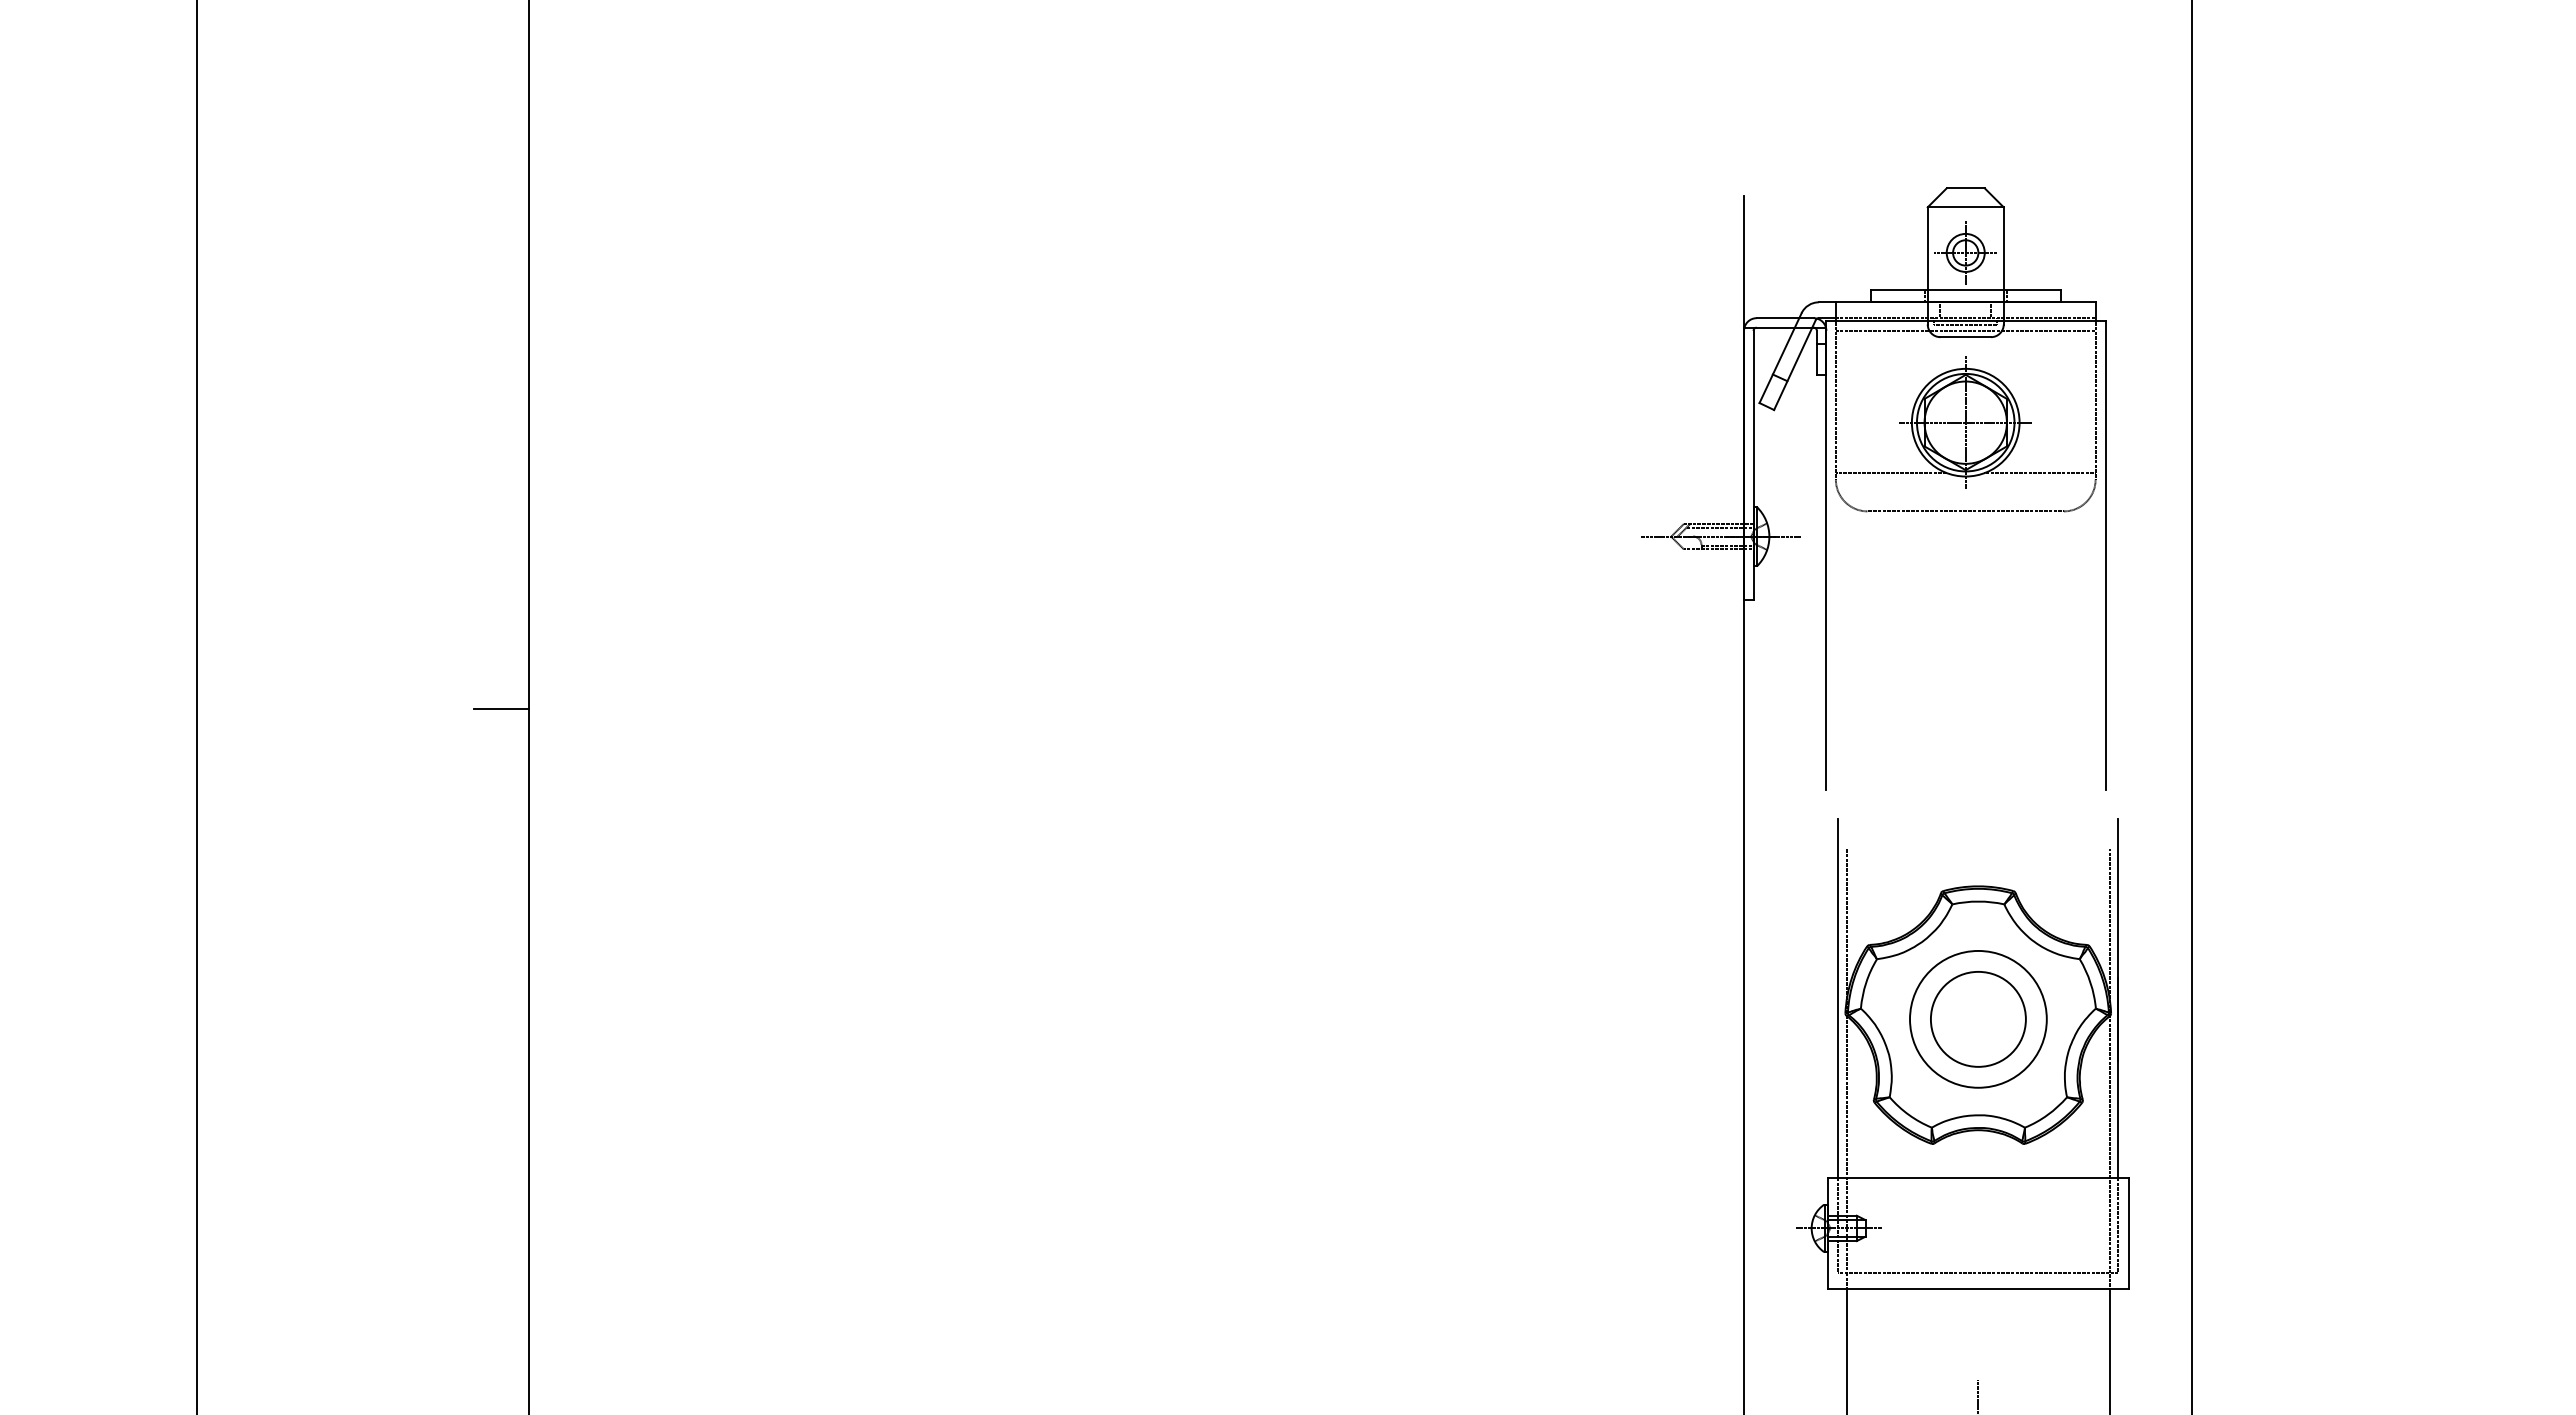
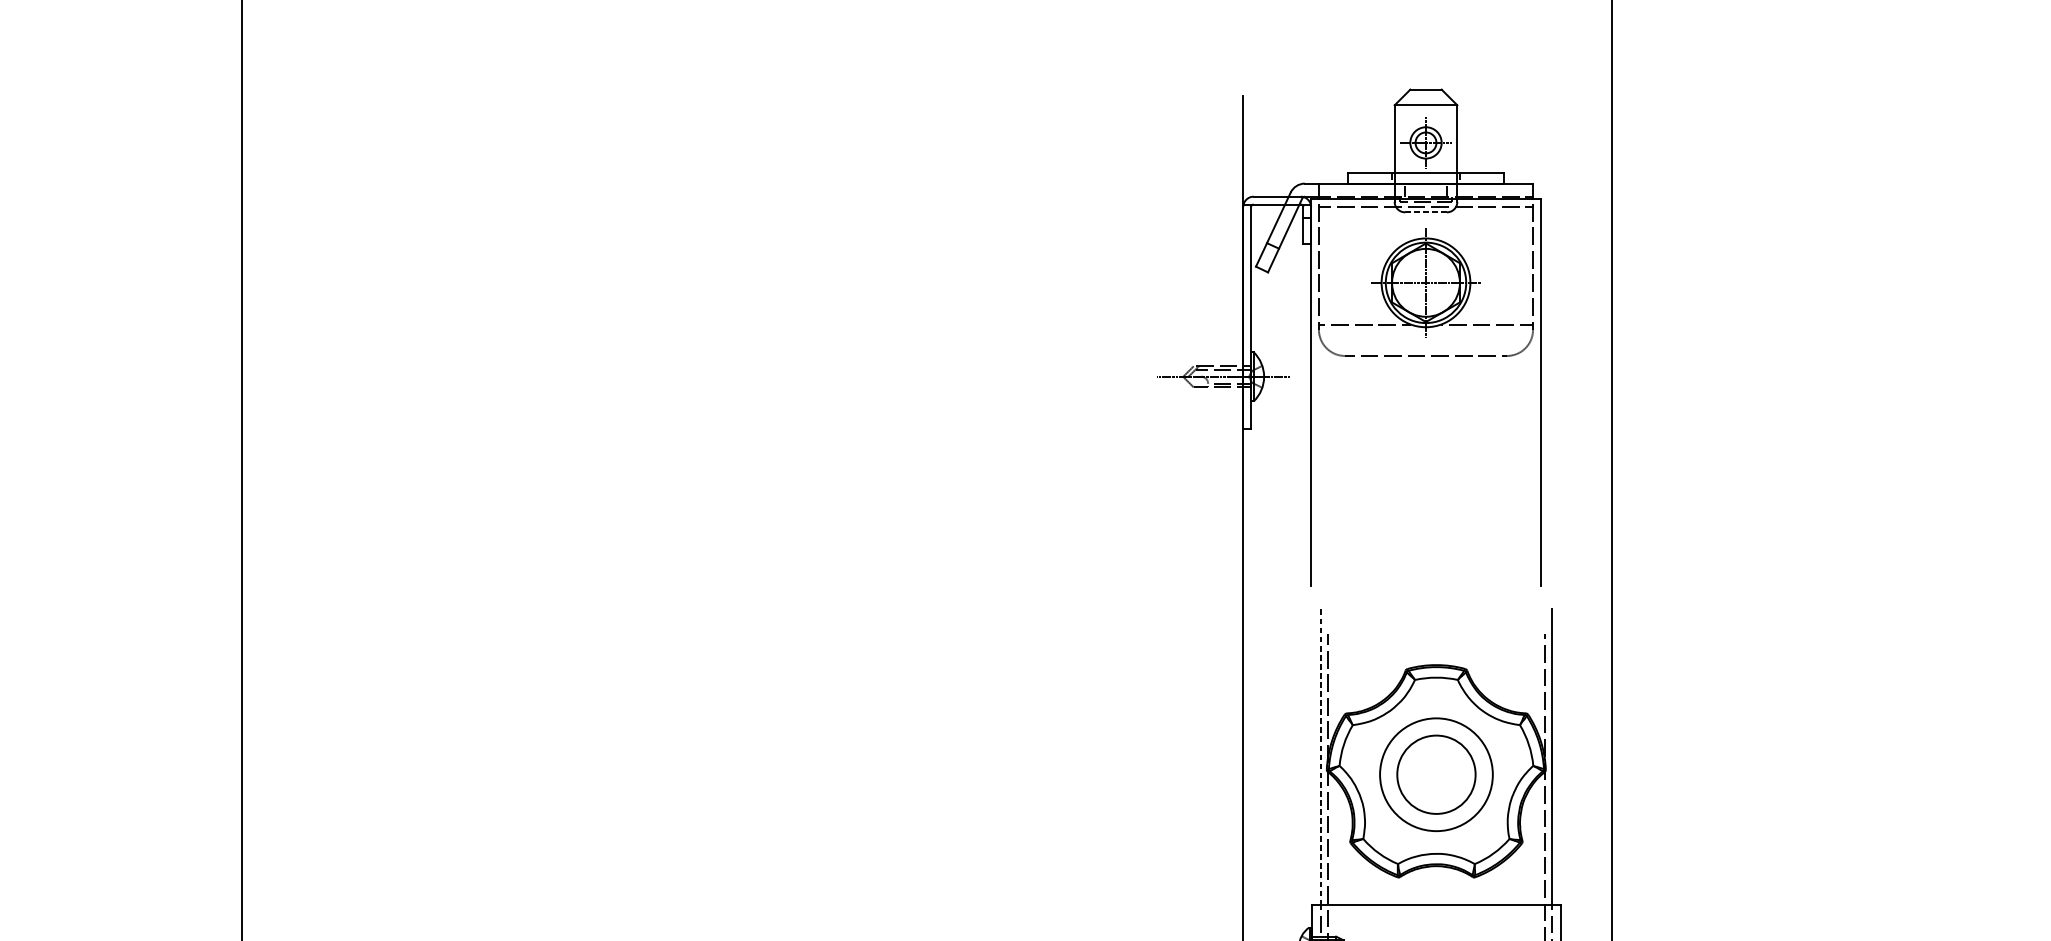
line: (1966, 337) -> (1426, 212), solid -> dashed
line: (501, 709) -> (218, 519), removed
line: (1838, 998) -> (1321, 757), solid -> dashed

